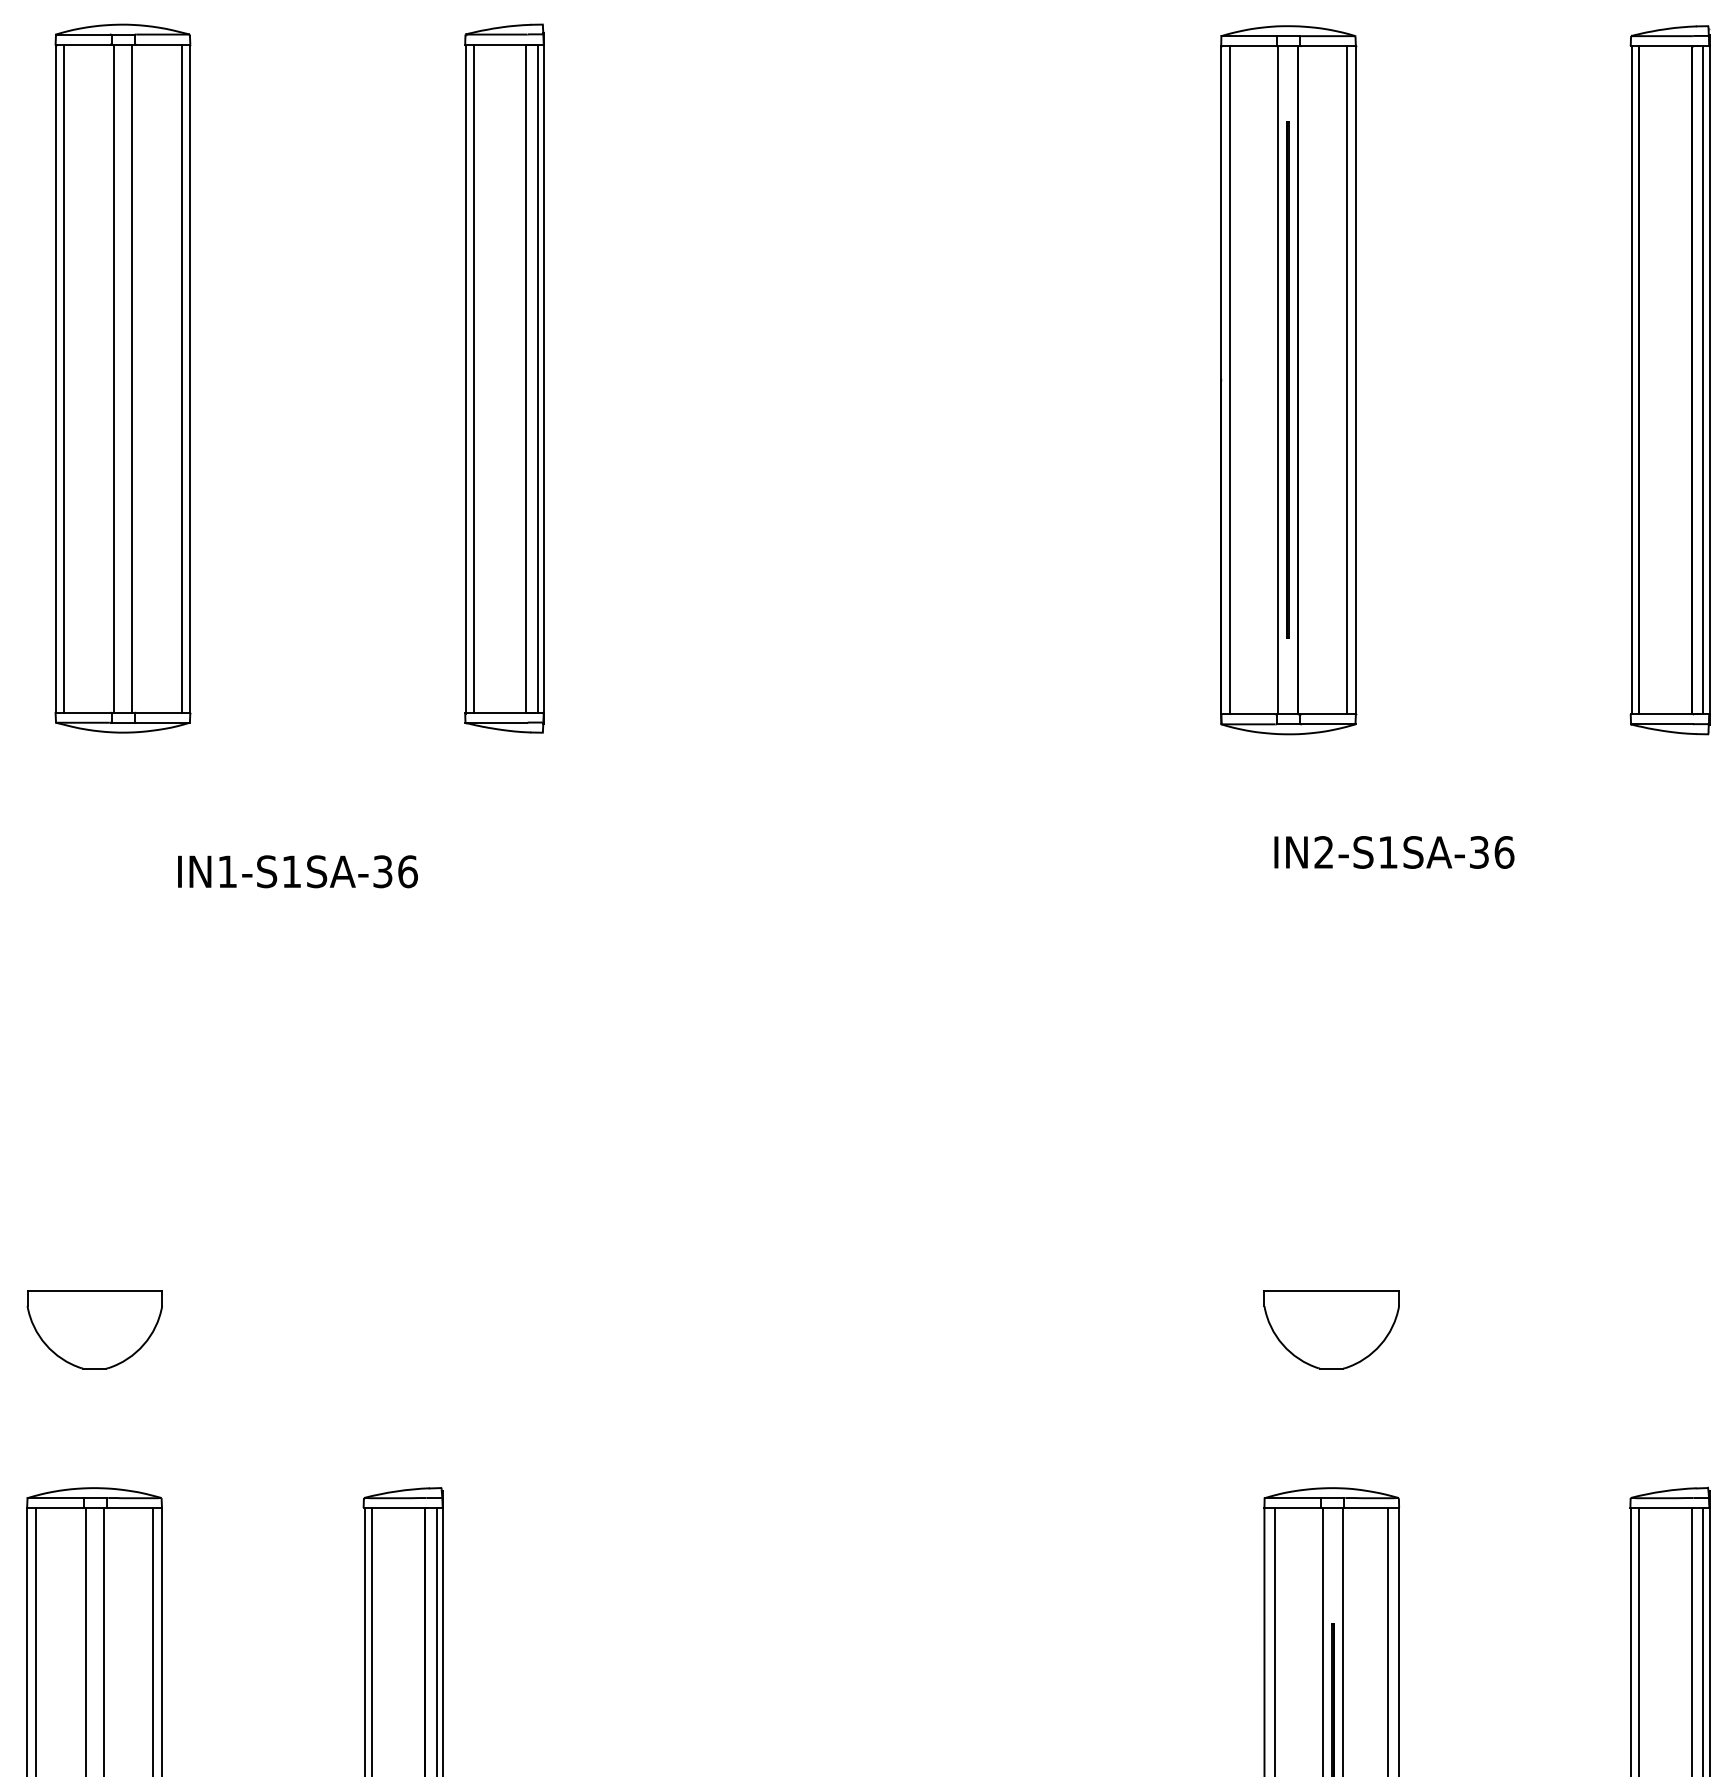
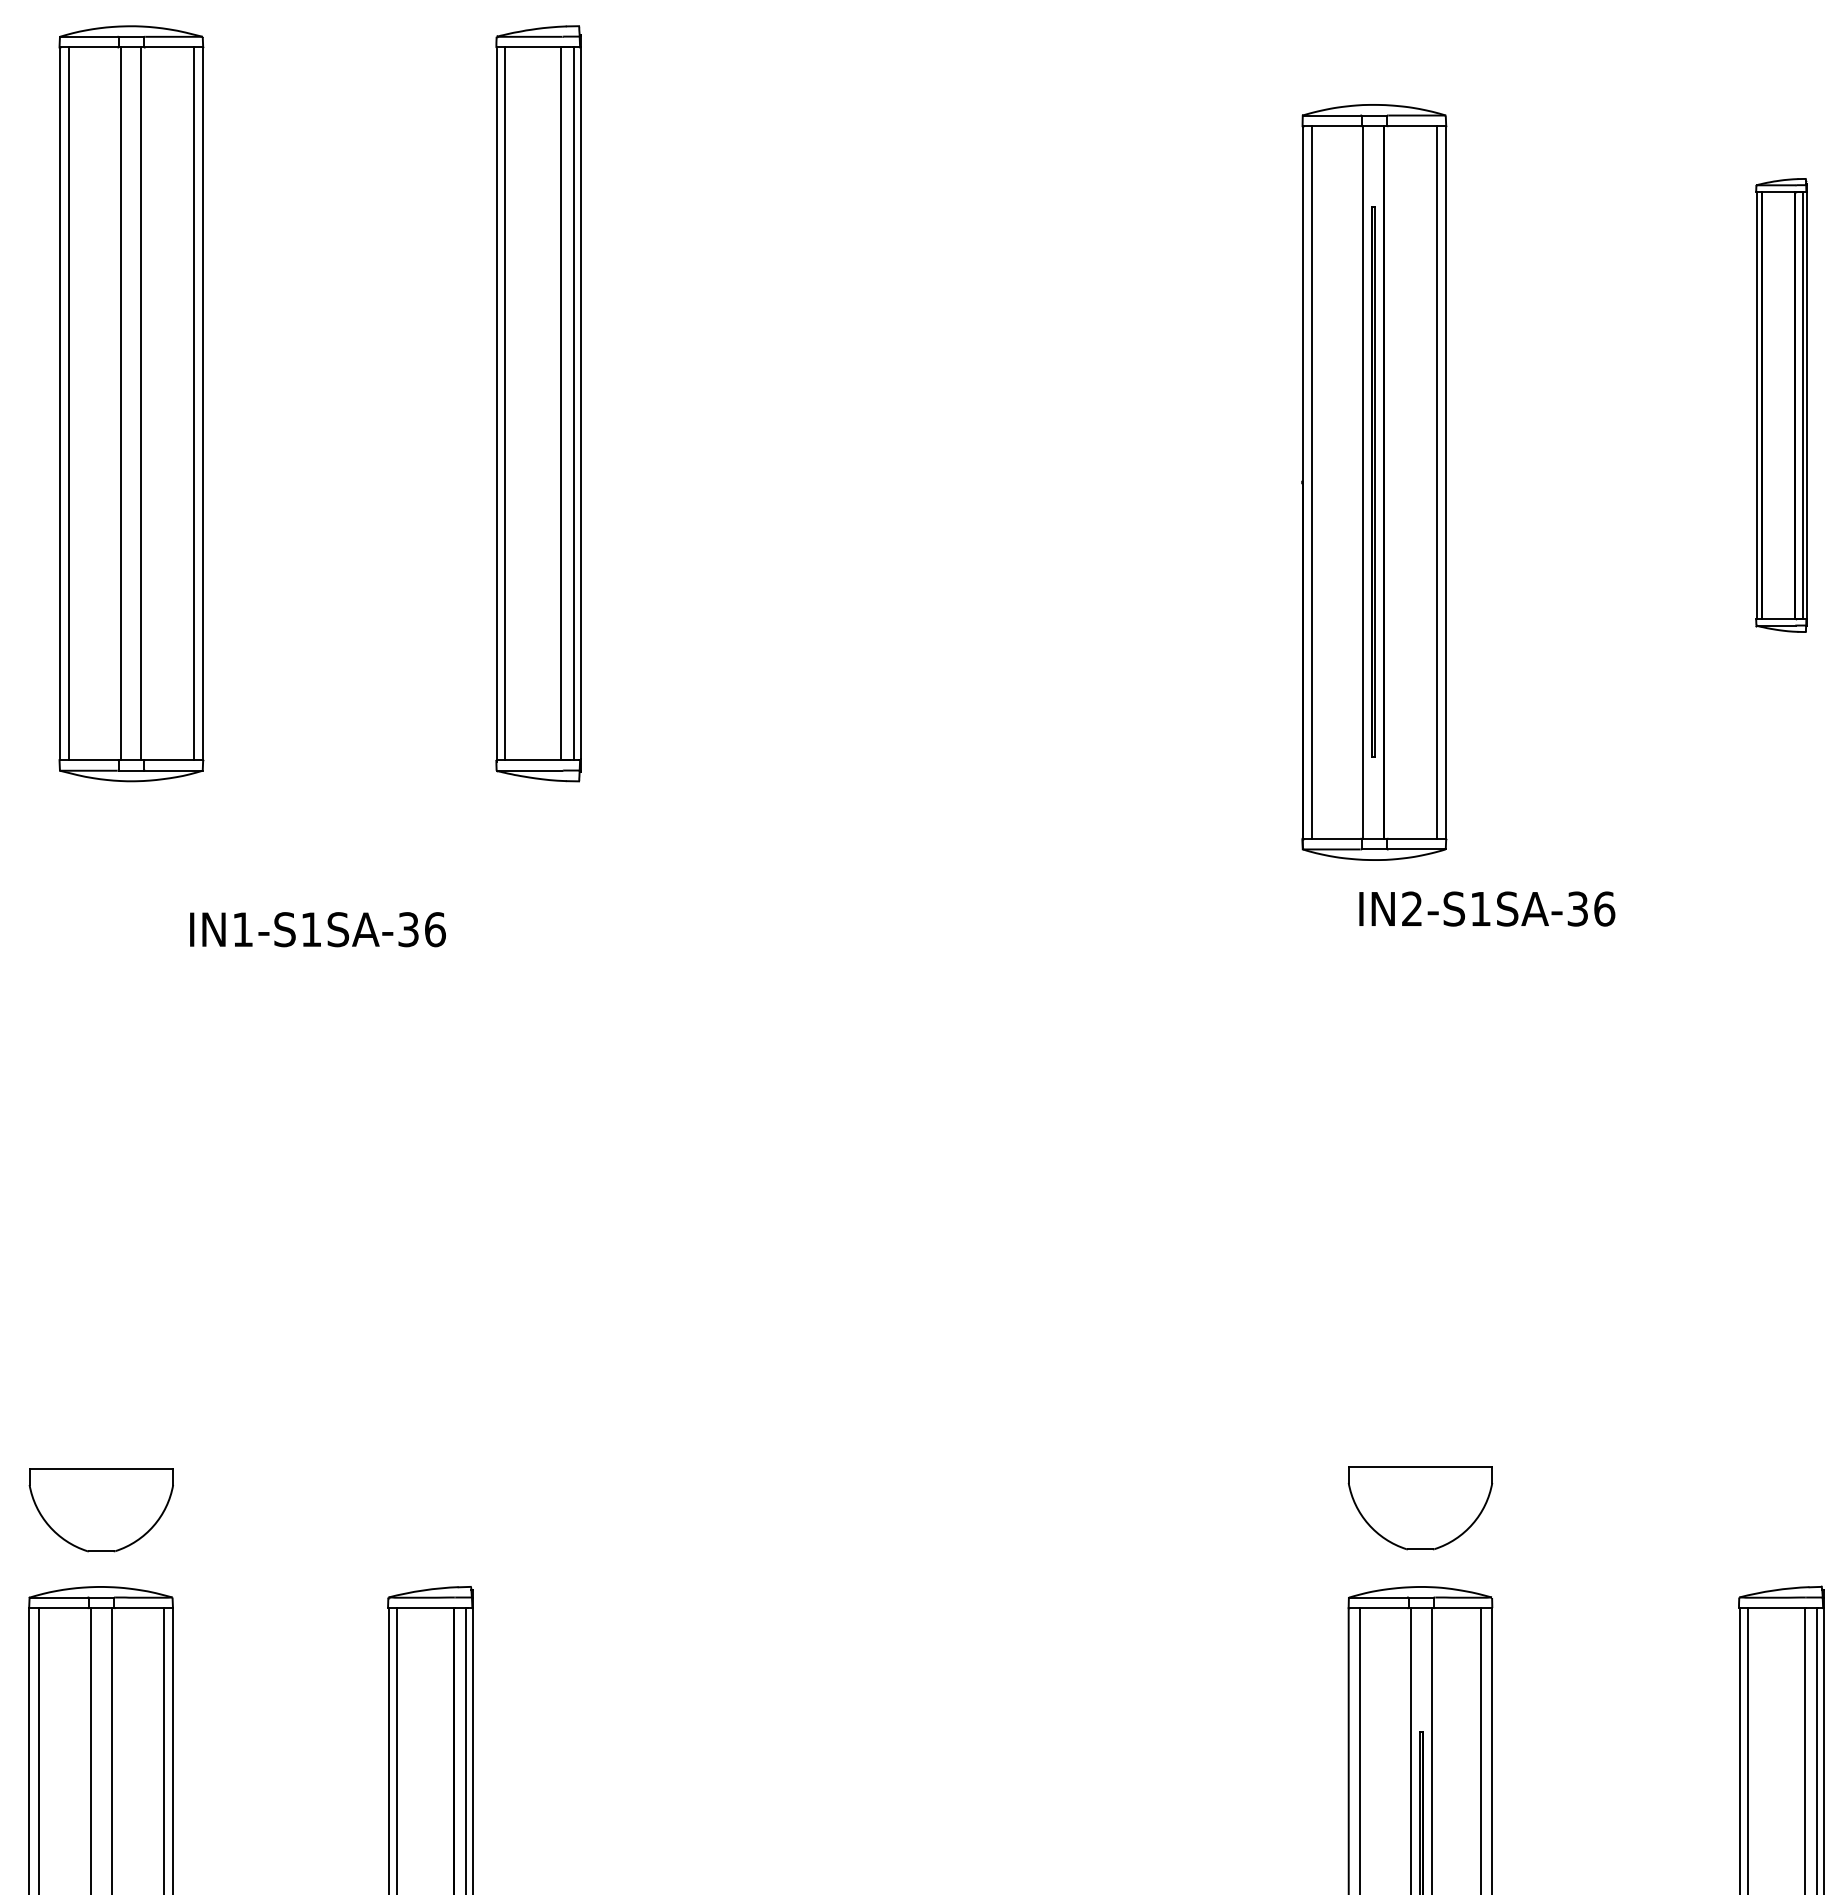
part: (1288, 380) -> (1374, 482), moved
part: (1670, 380) -> (1781, 405), size x0.6
part: (94, 1330) -> (100, 1510), moved
part: (1331, 1330) -> (1420, 1508), moved

